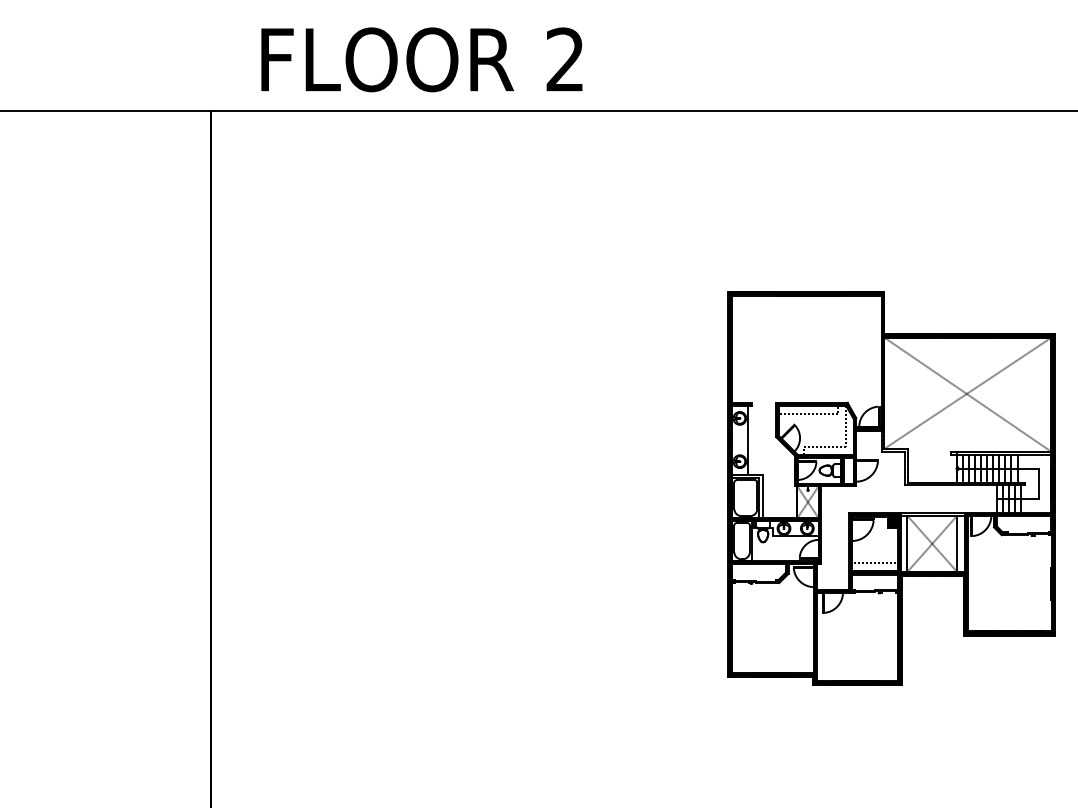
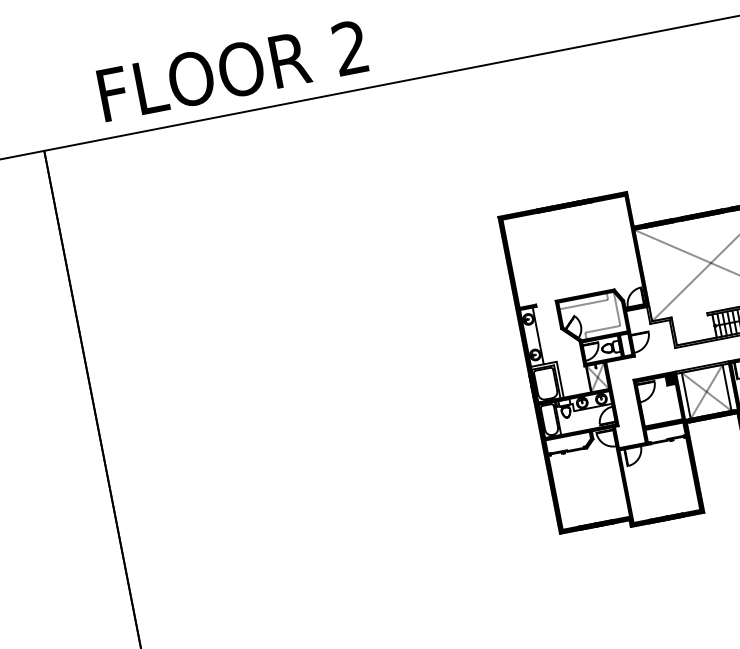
text: (421, 59) -> (232, 70), moved
line: (874, 562) -> (662, 416), removed

